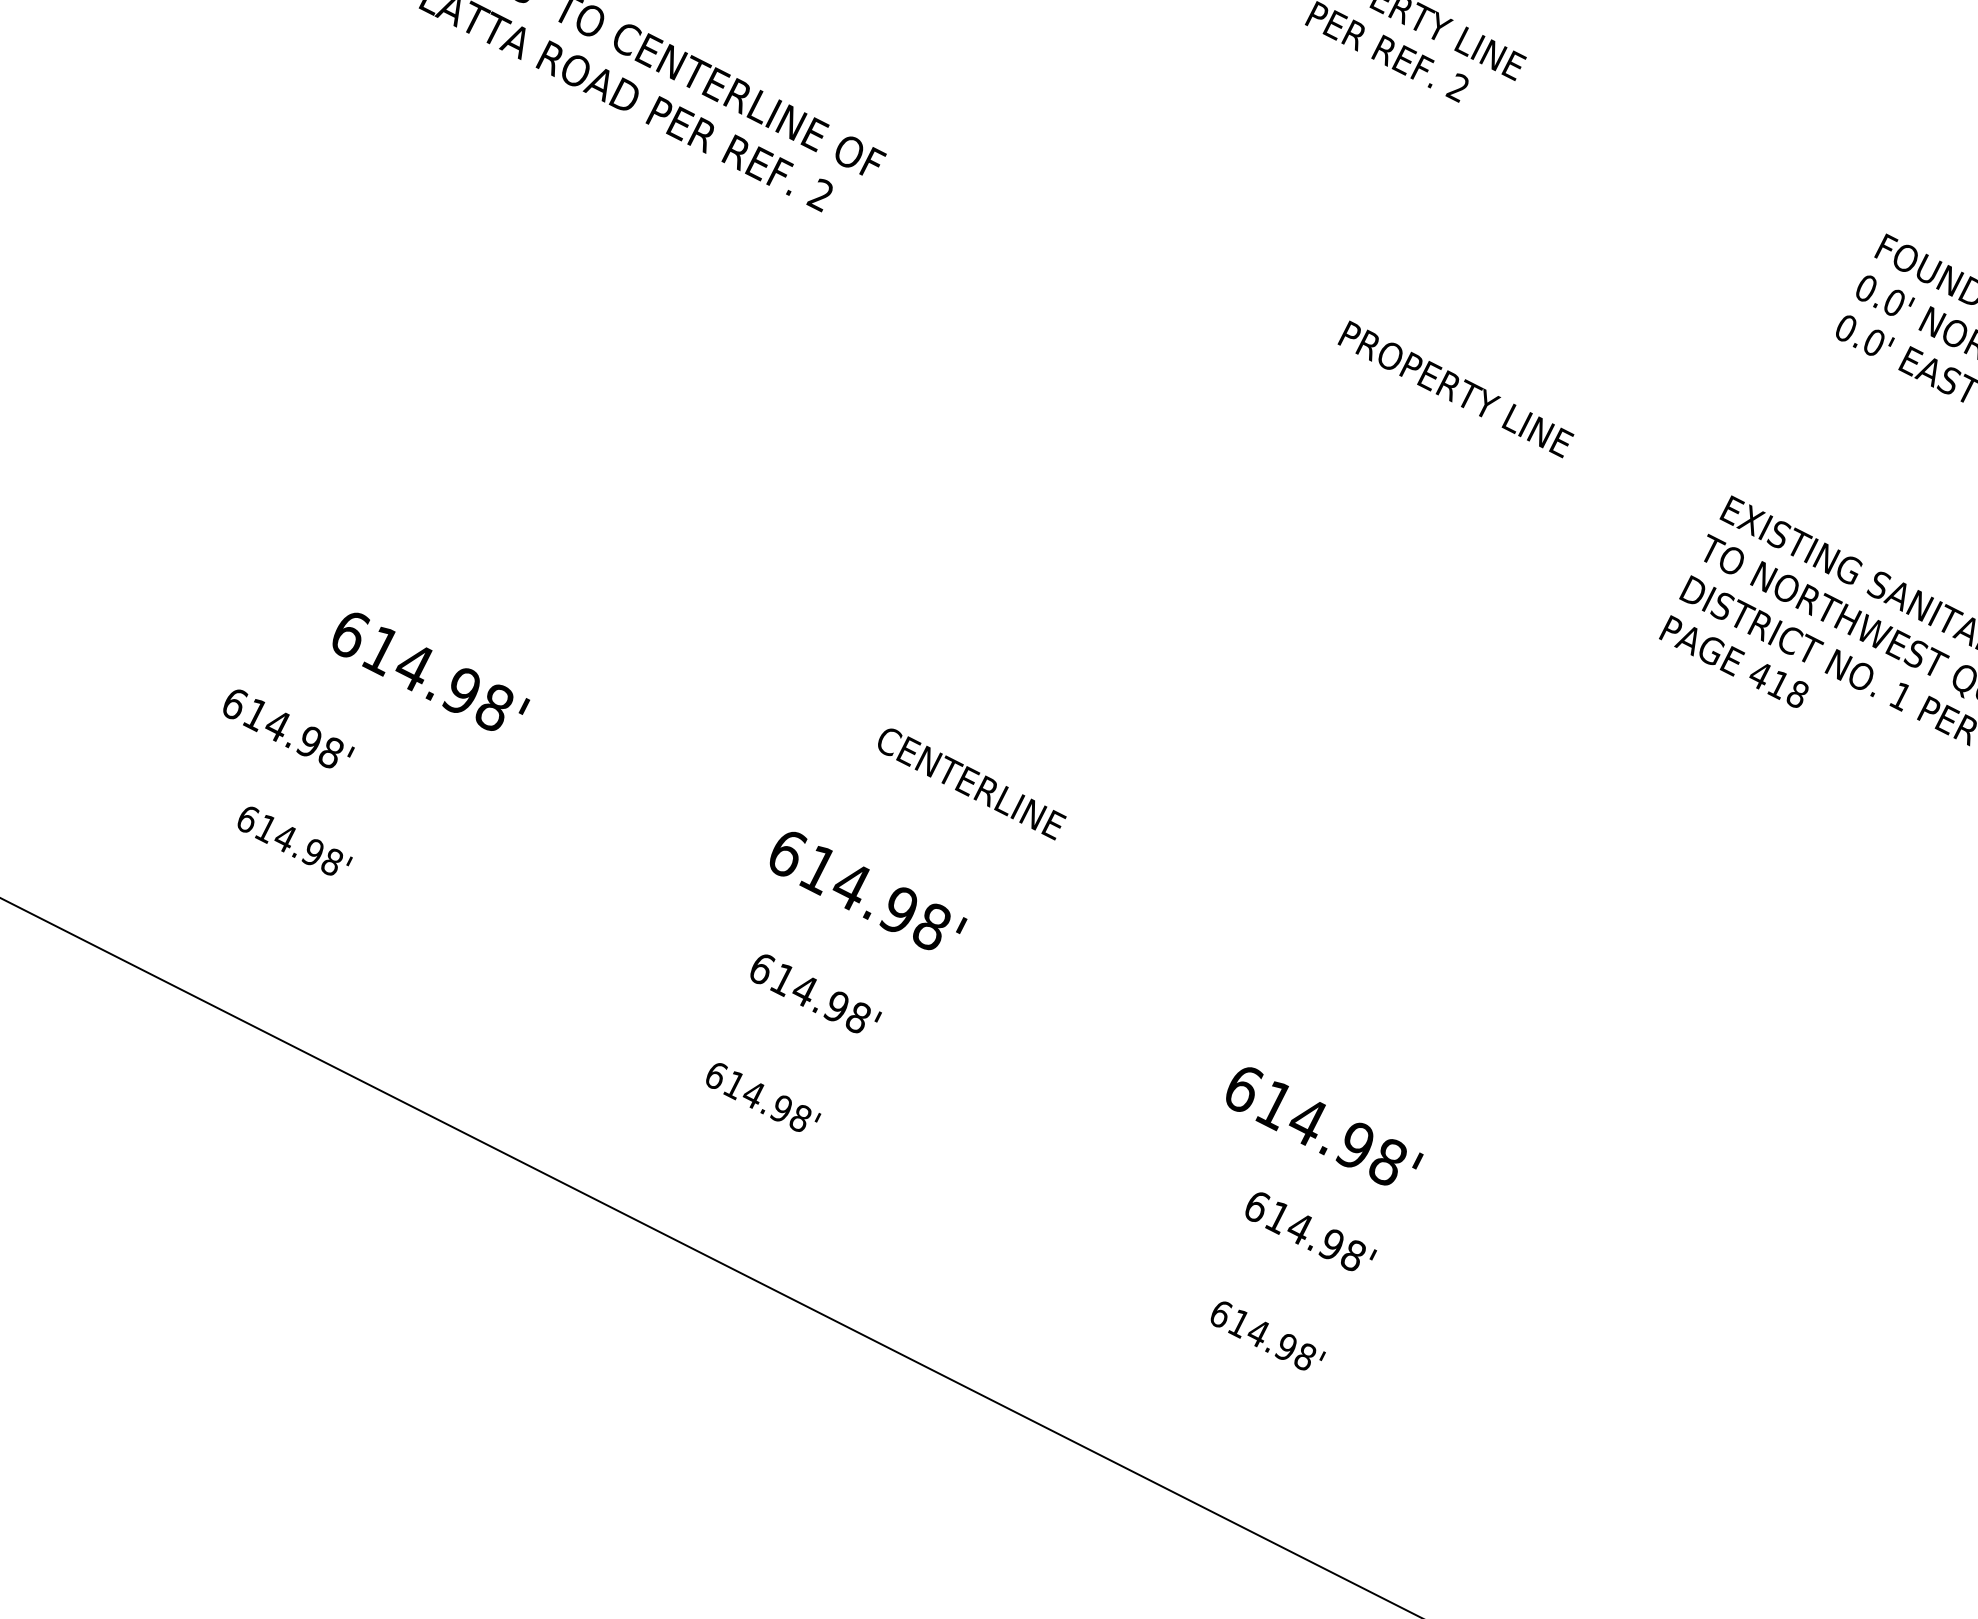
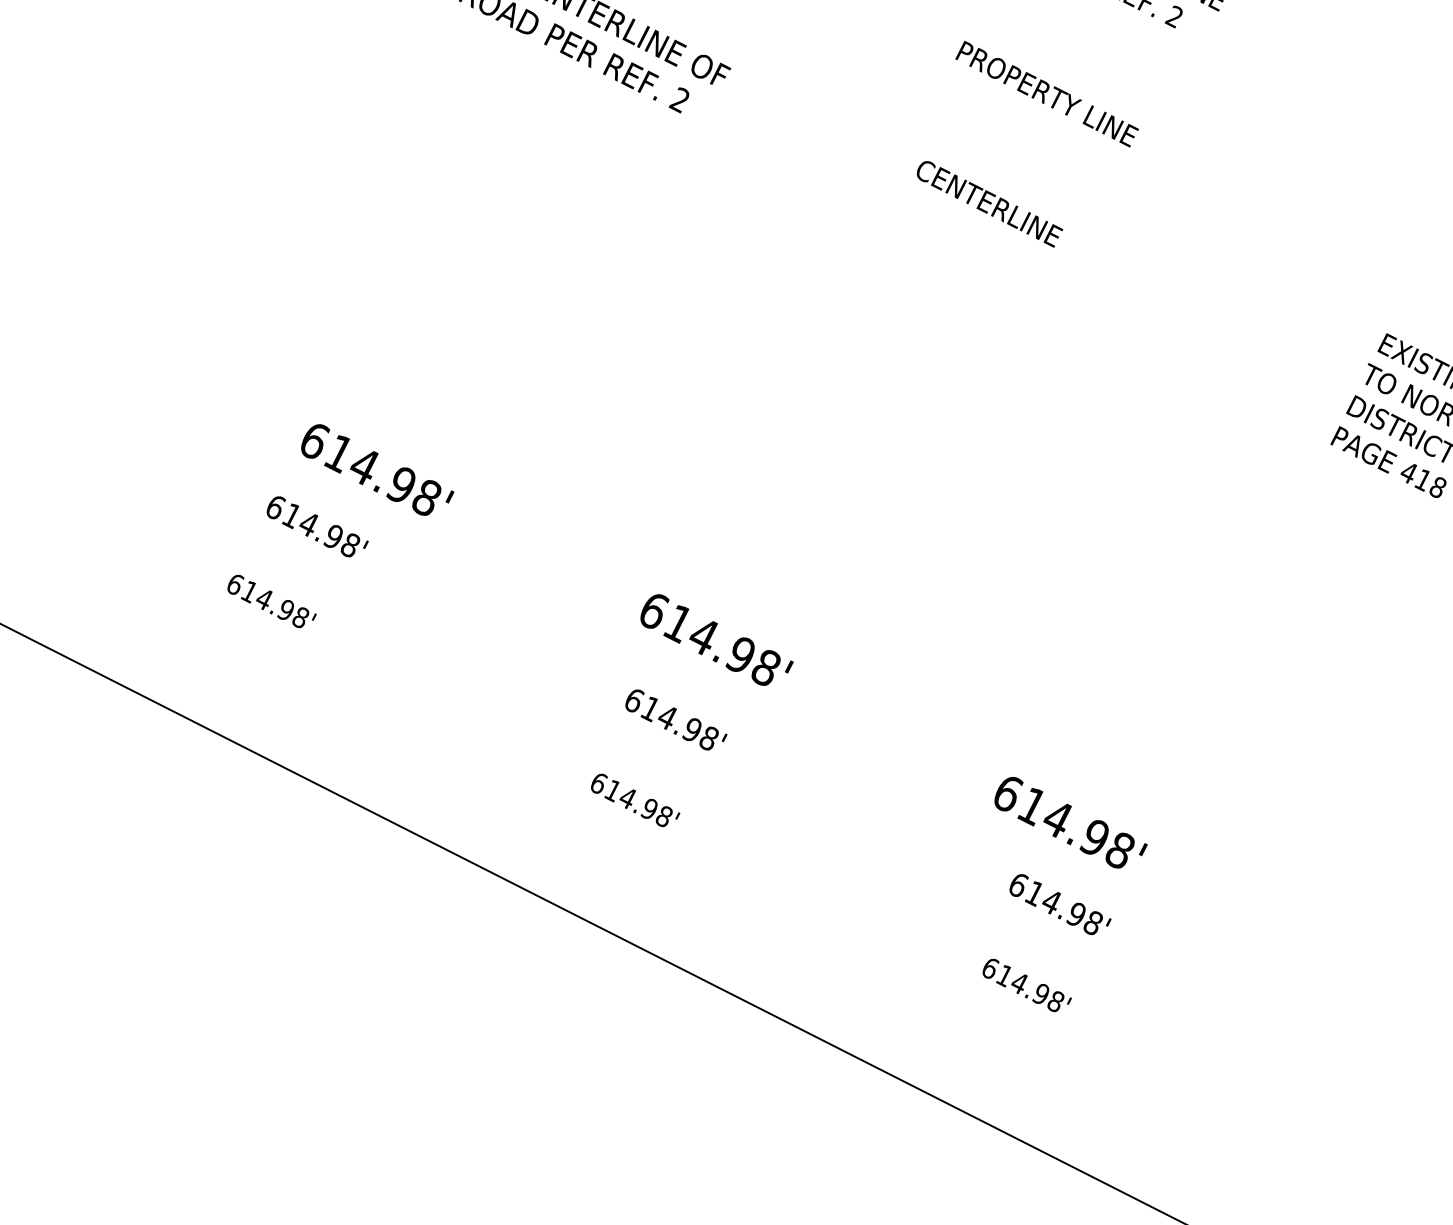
text: (1455, 389) -> (1046, 94), moved
text: (288, 728) -> (317, 526), moved
text: (972, 784) -> (990, 204), moved

